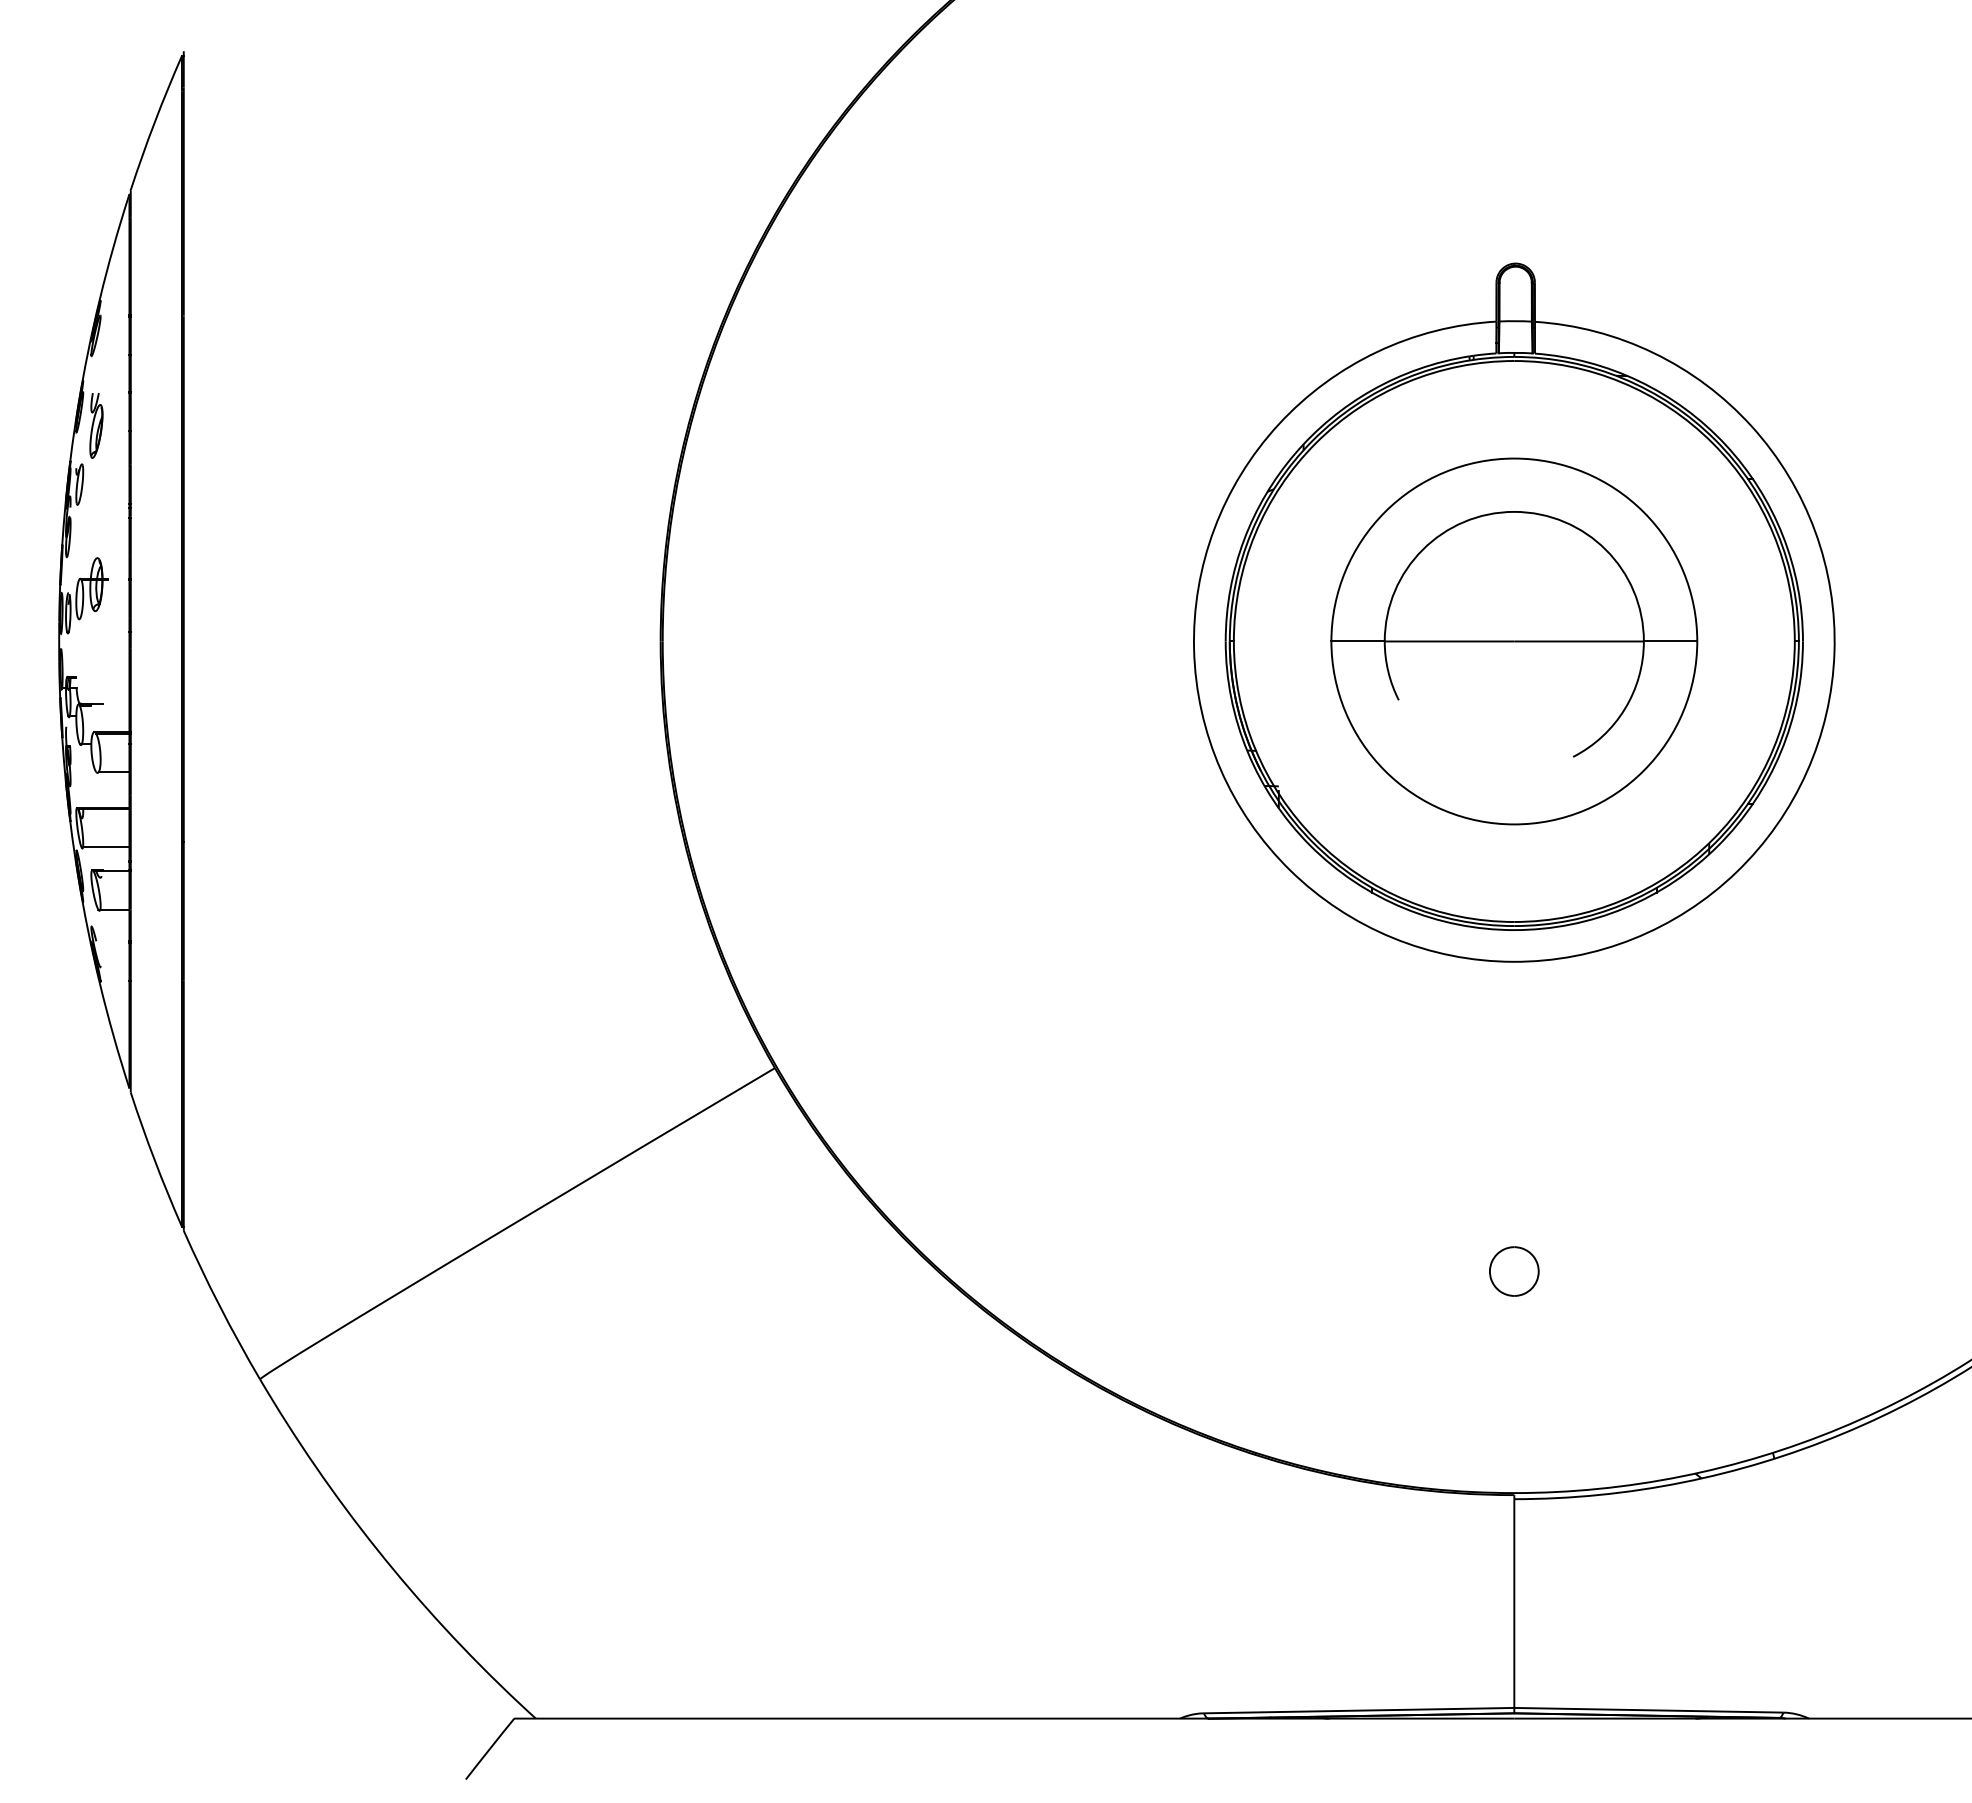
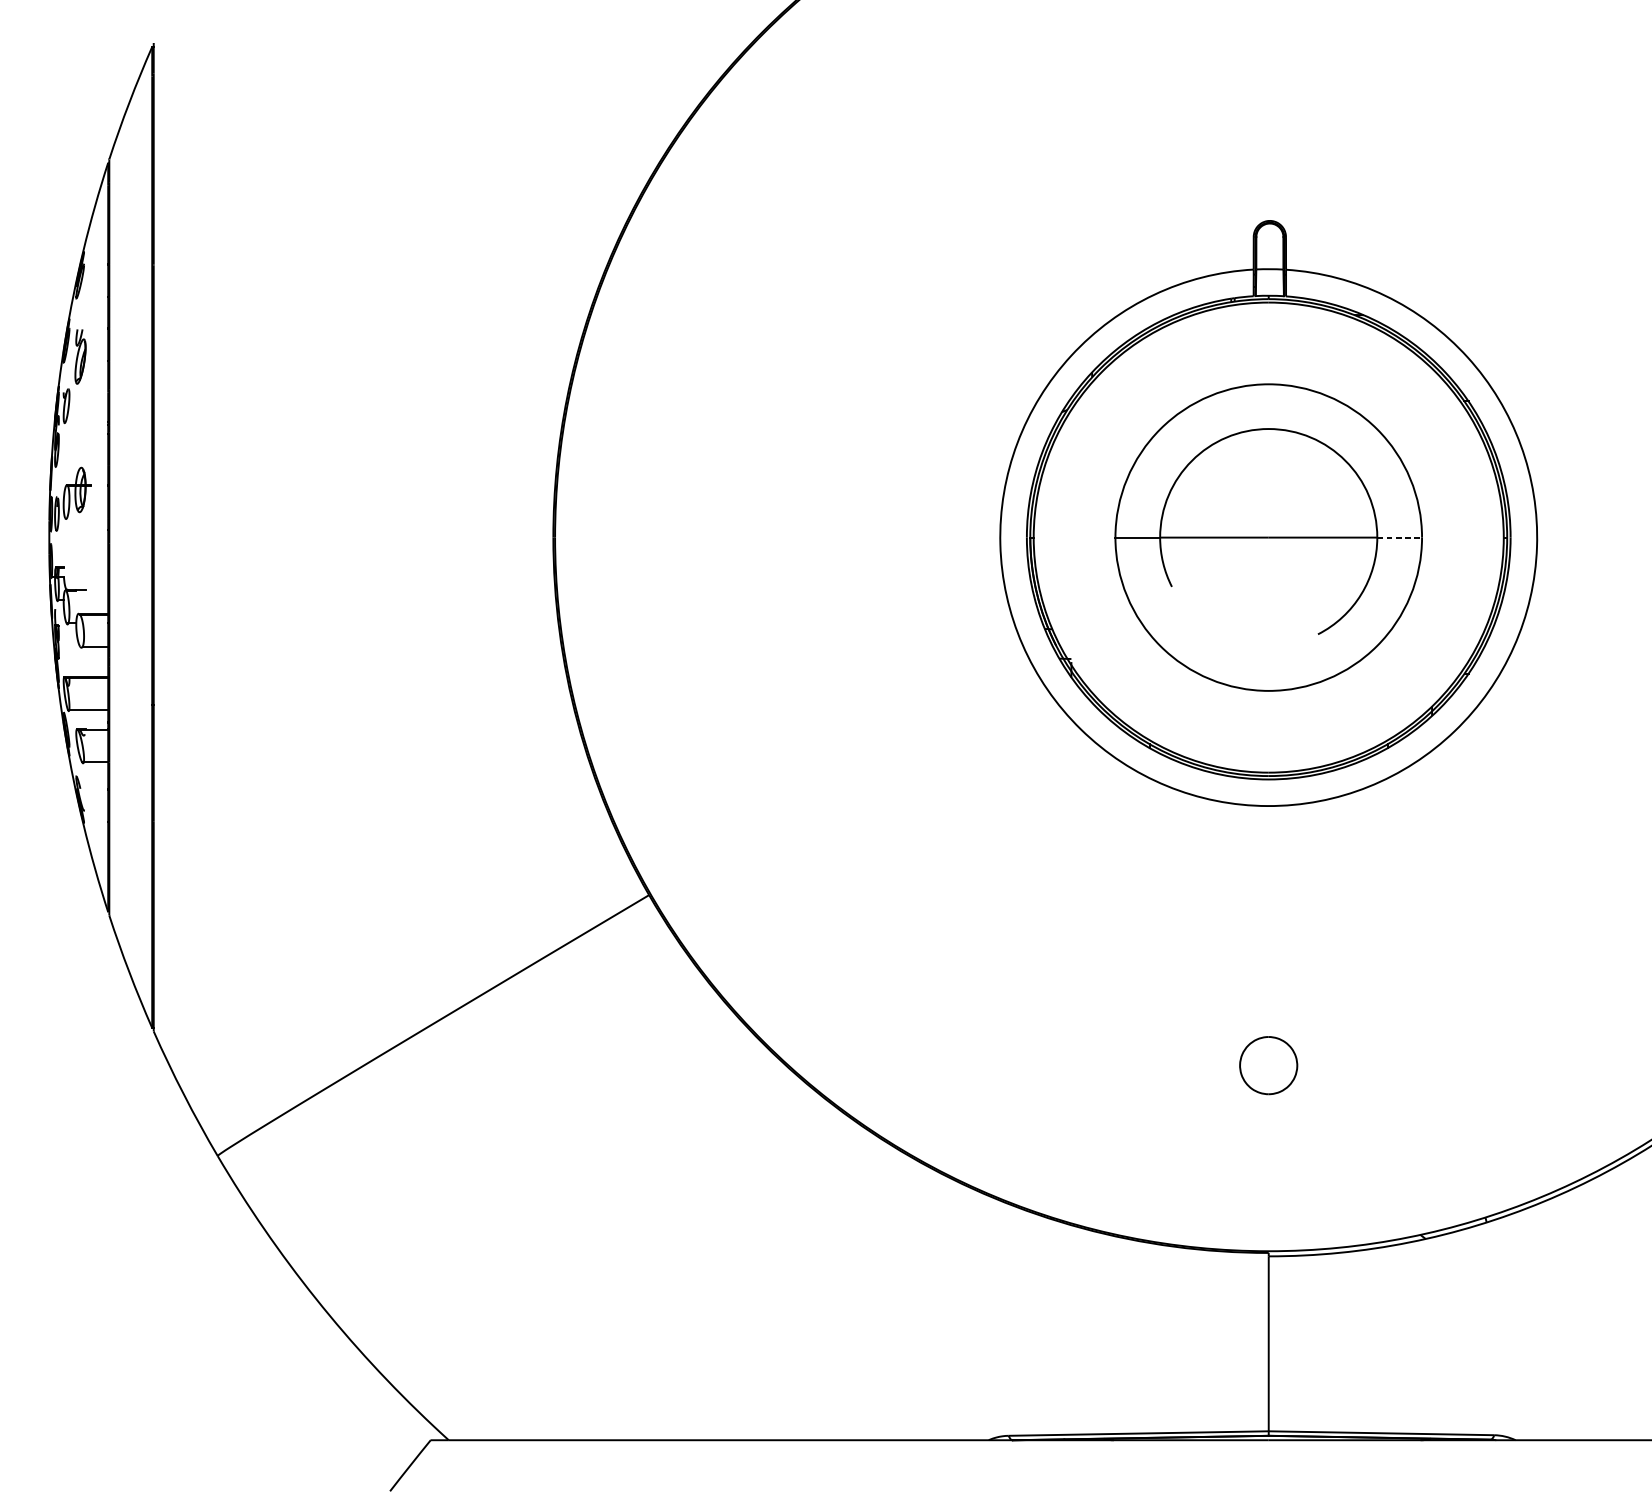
line: (1670, 641) -> (1399, 537), solid -> dashed
part: (1514, 1271) -> (1268, 1065), size x1.4

